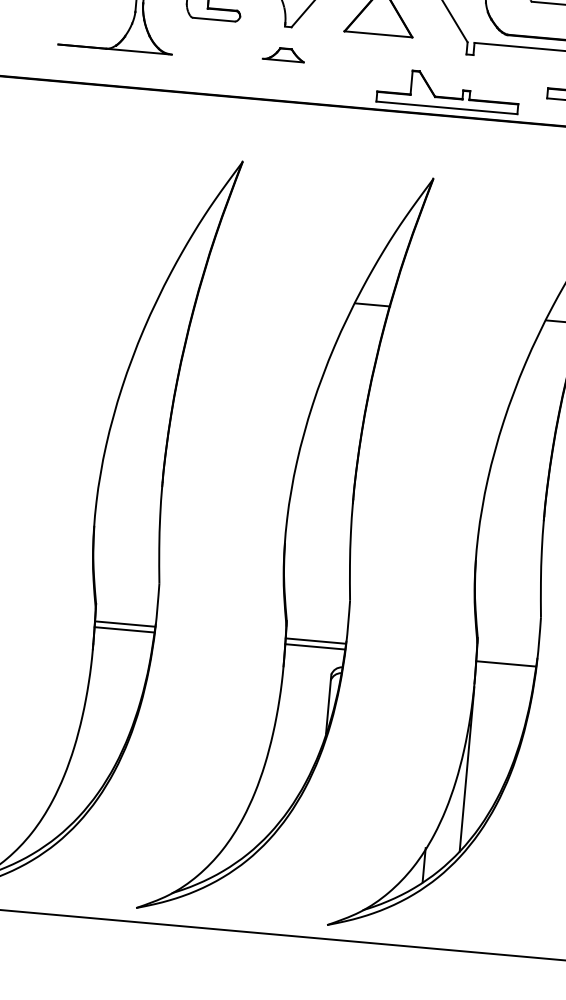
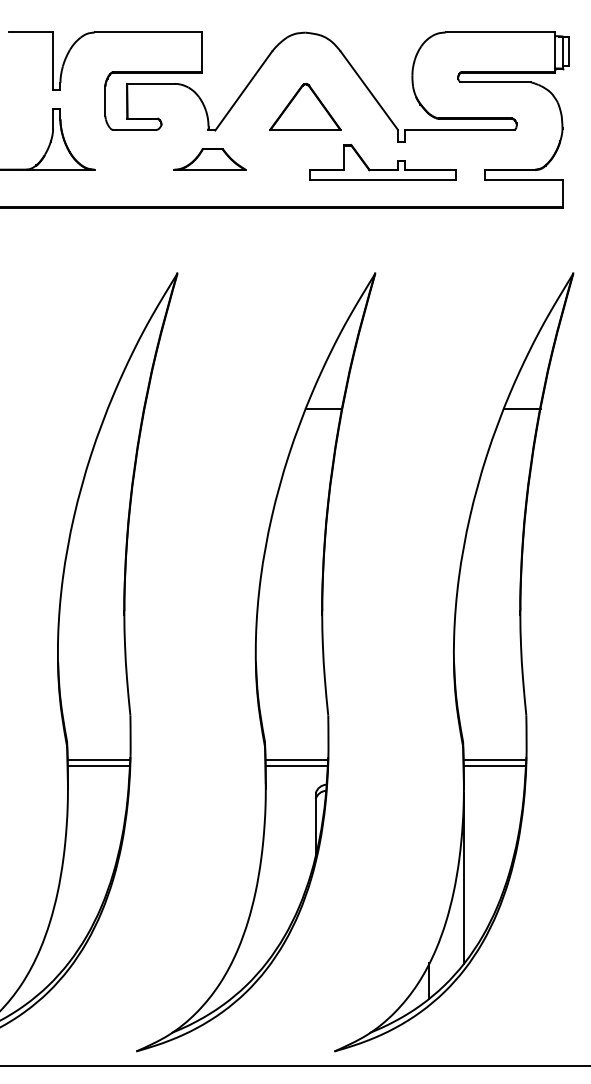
part: (283, 54) -> (209, 159), size x1.67
part: (447, 97) -> (382, 169), moved
line: (506, 658) -> (494, 760), added

